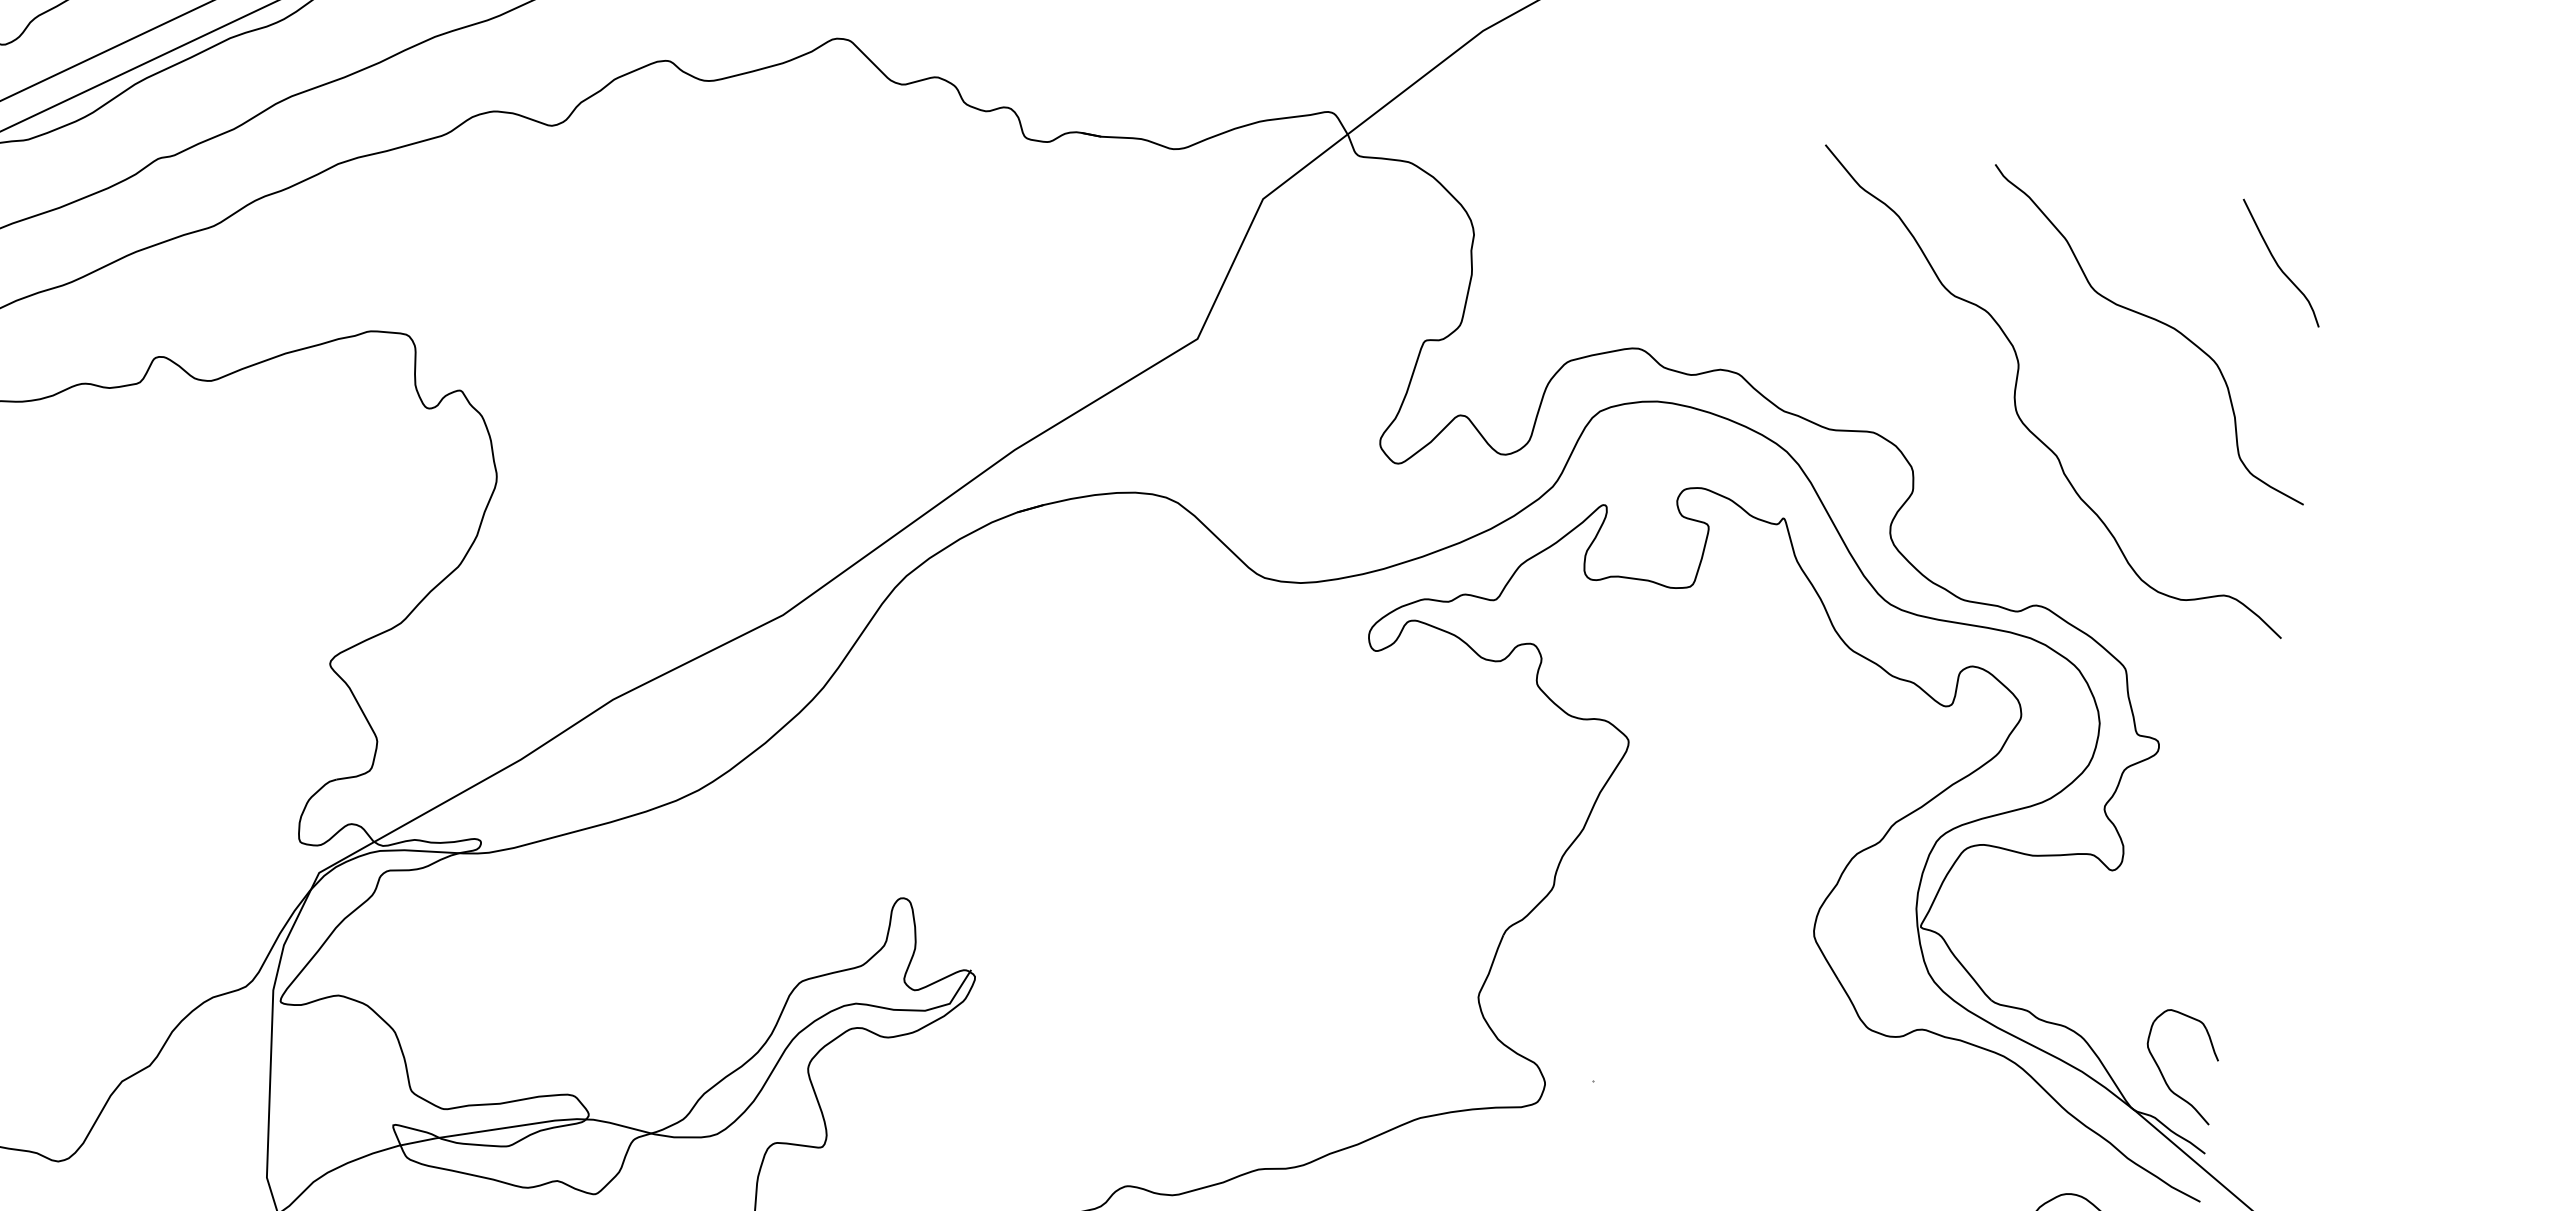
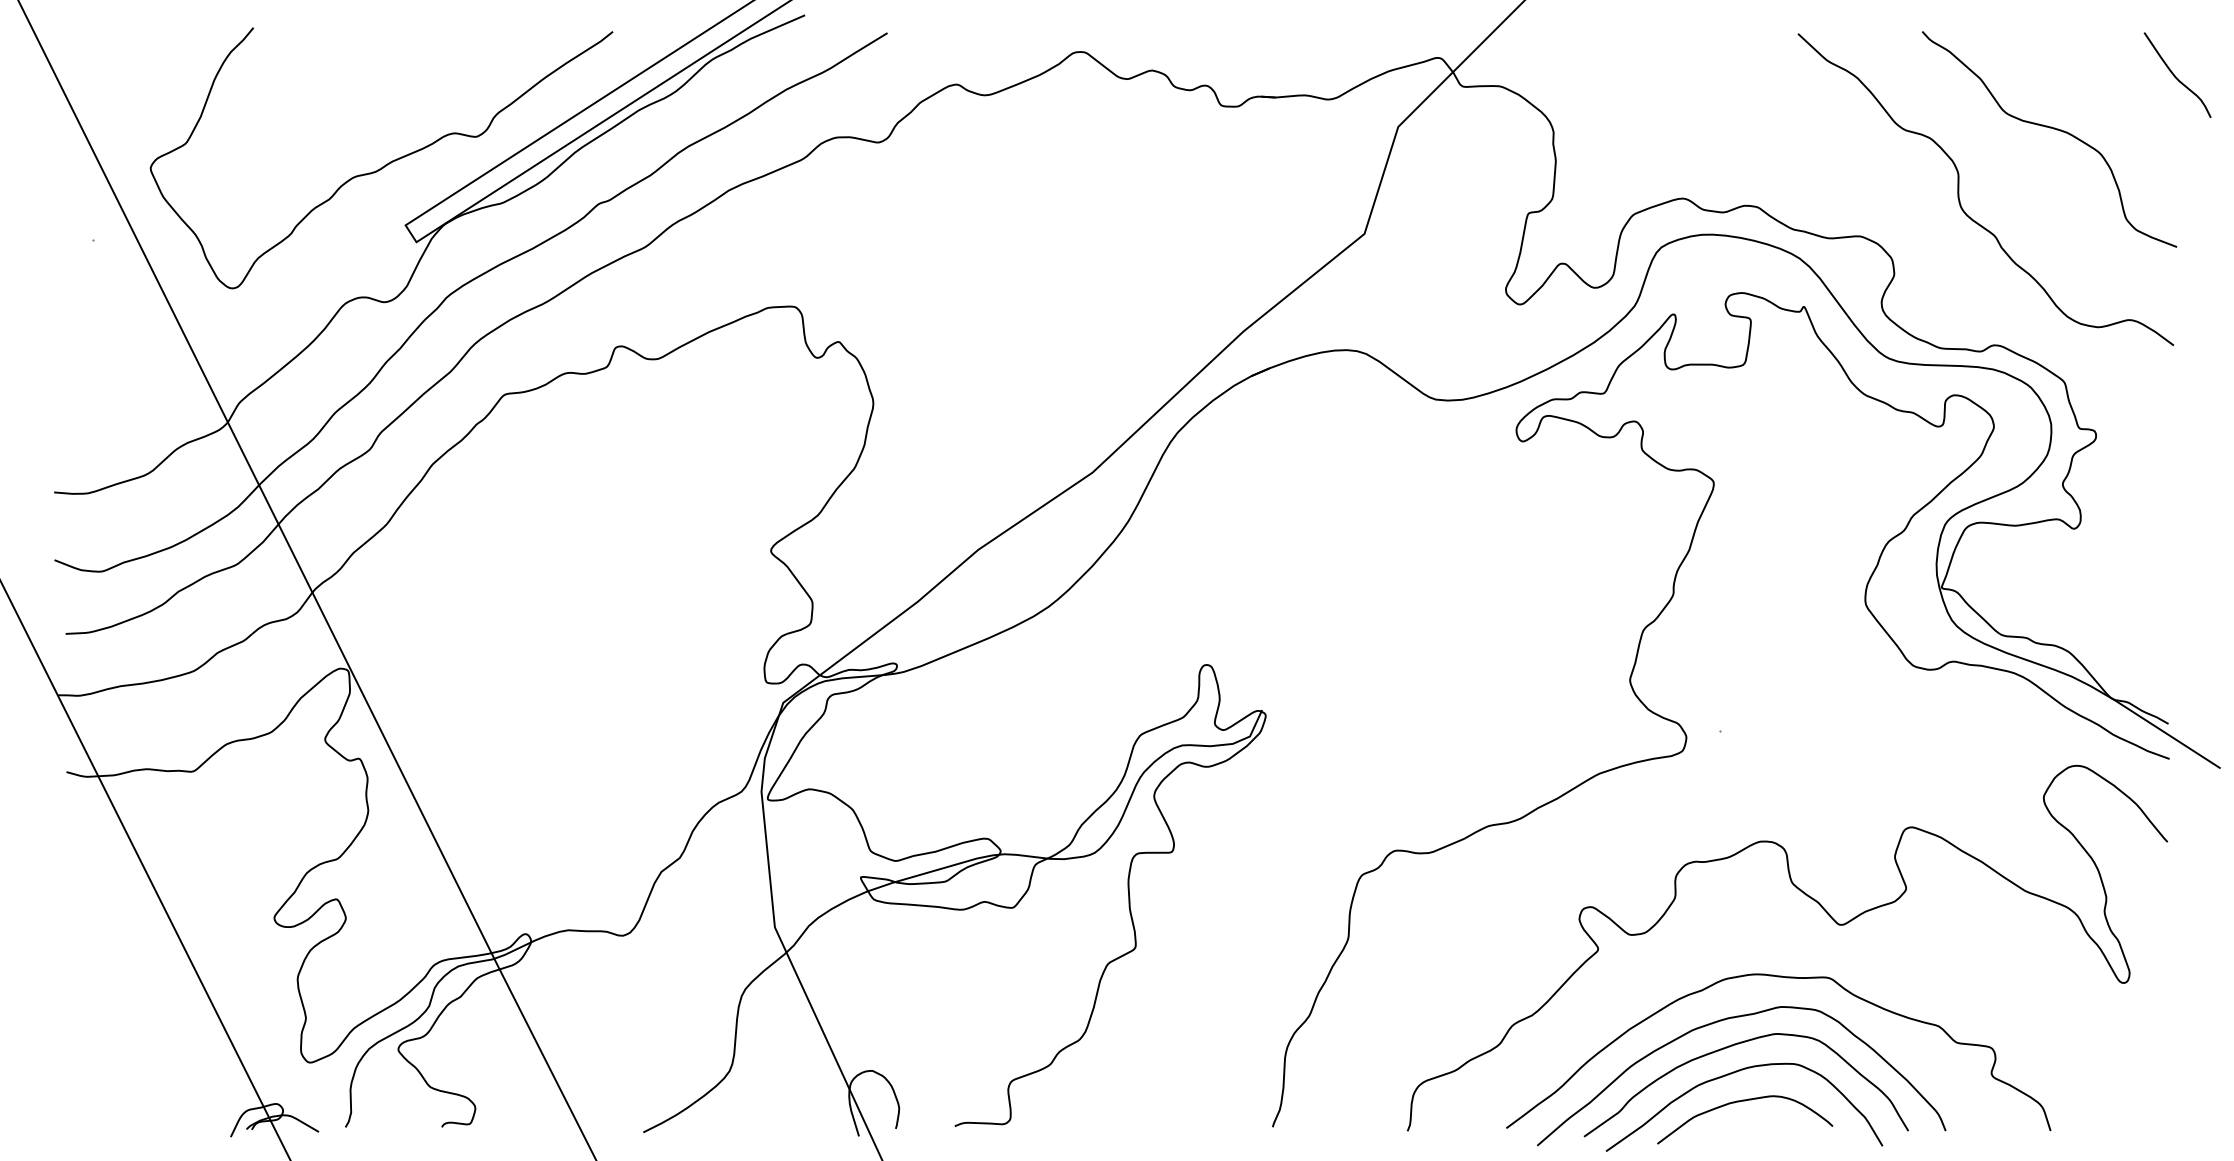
curve: (2278, 263) -> (2175, 75), moved
part: (2164, 1075) -> (2131, 671), removed

